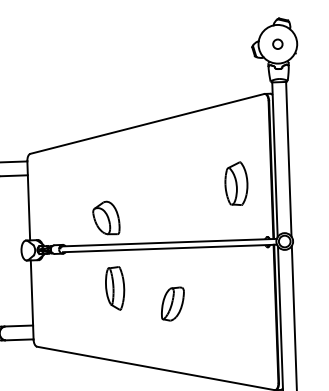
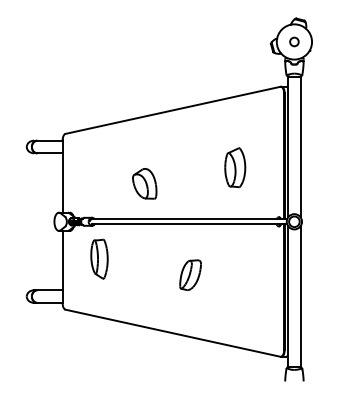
part: (236, 183) -> (235, 167), moved
part: (106, 217) -> (144, 183), moved
part: (115, 287) -> (99, 258), moved

